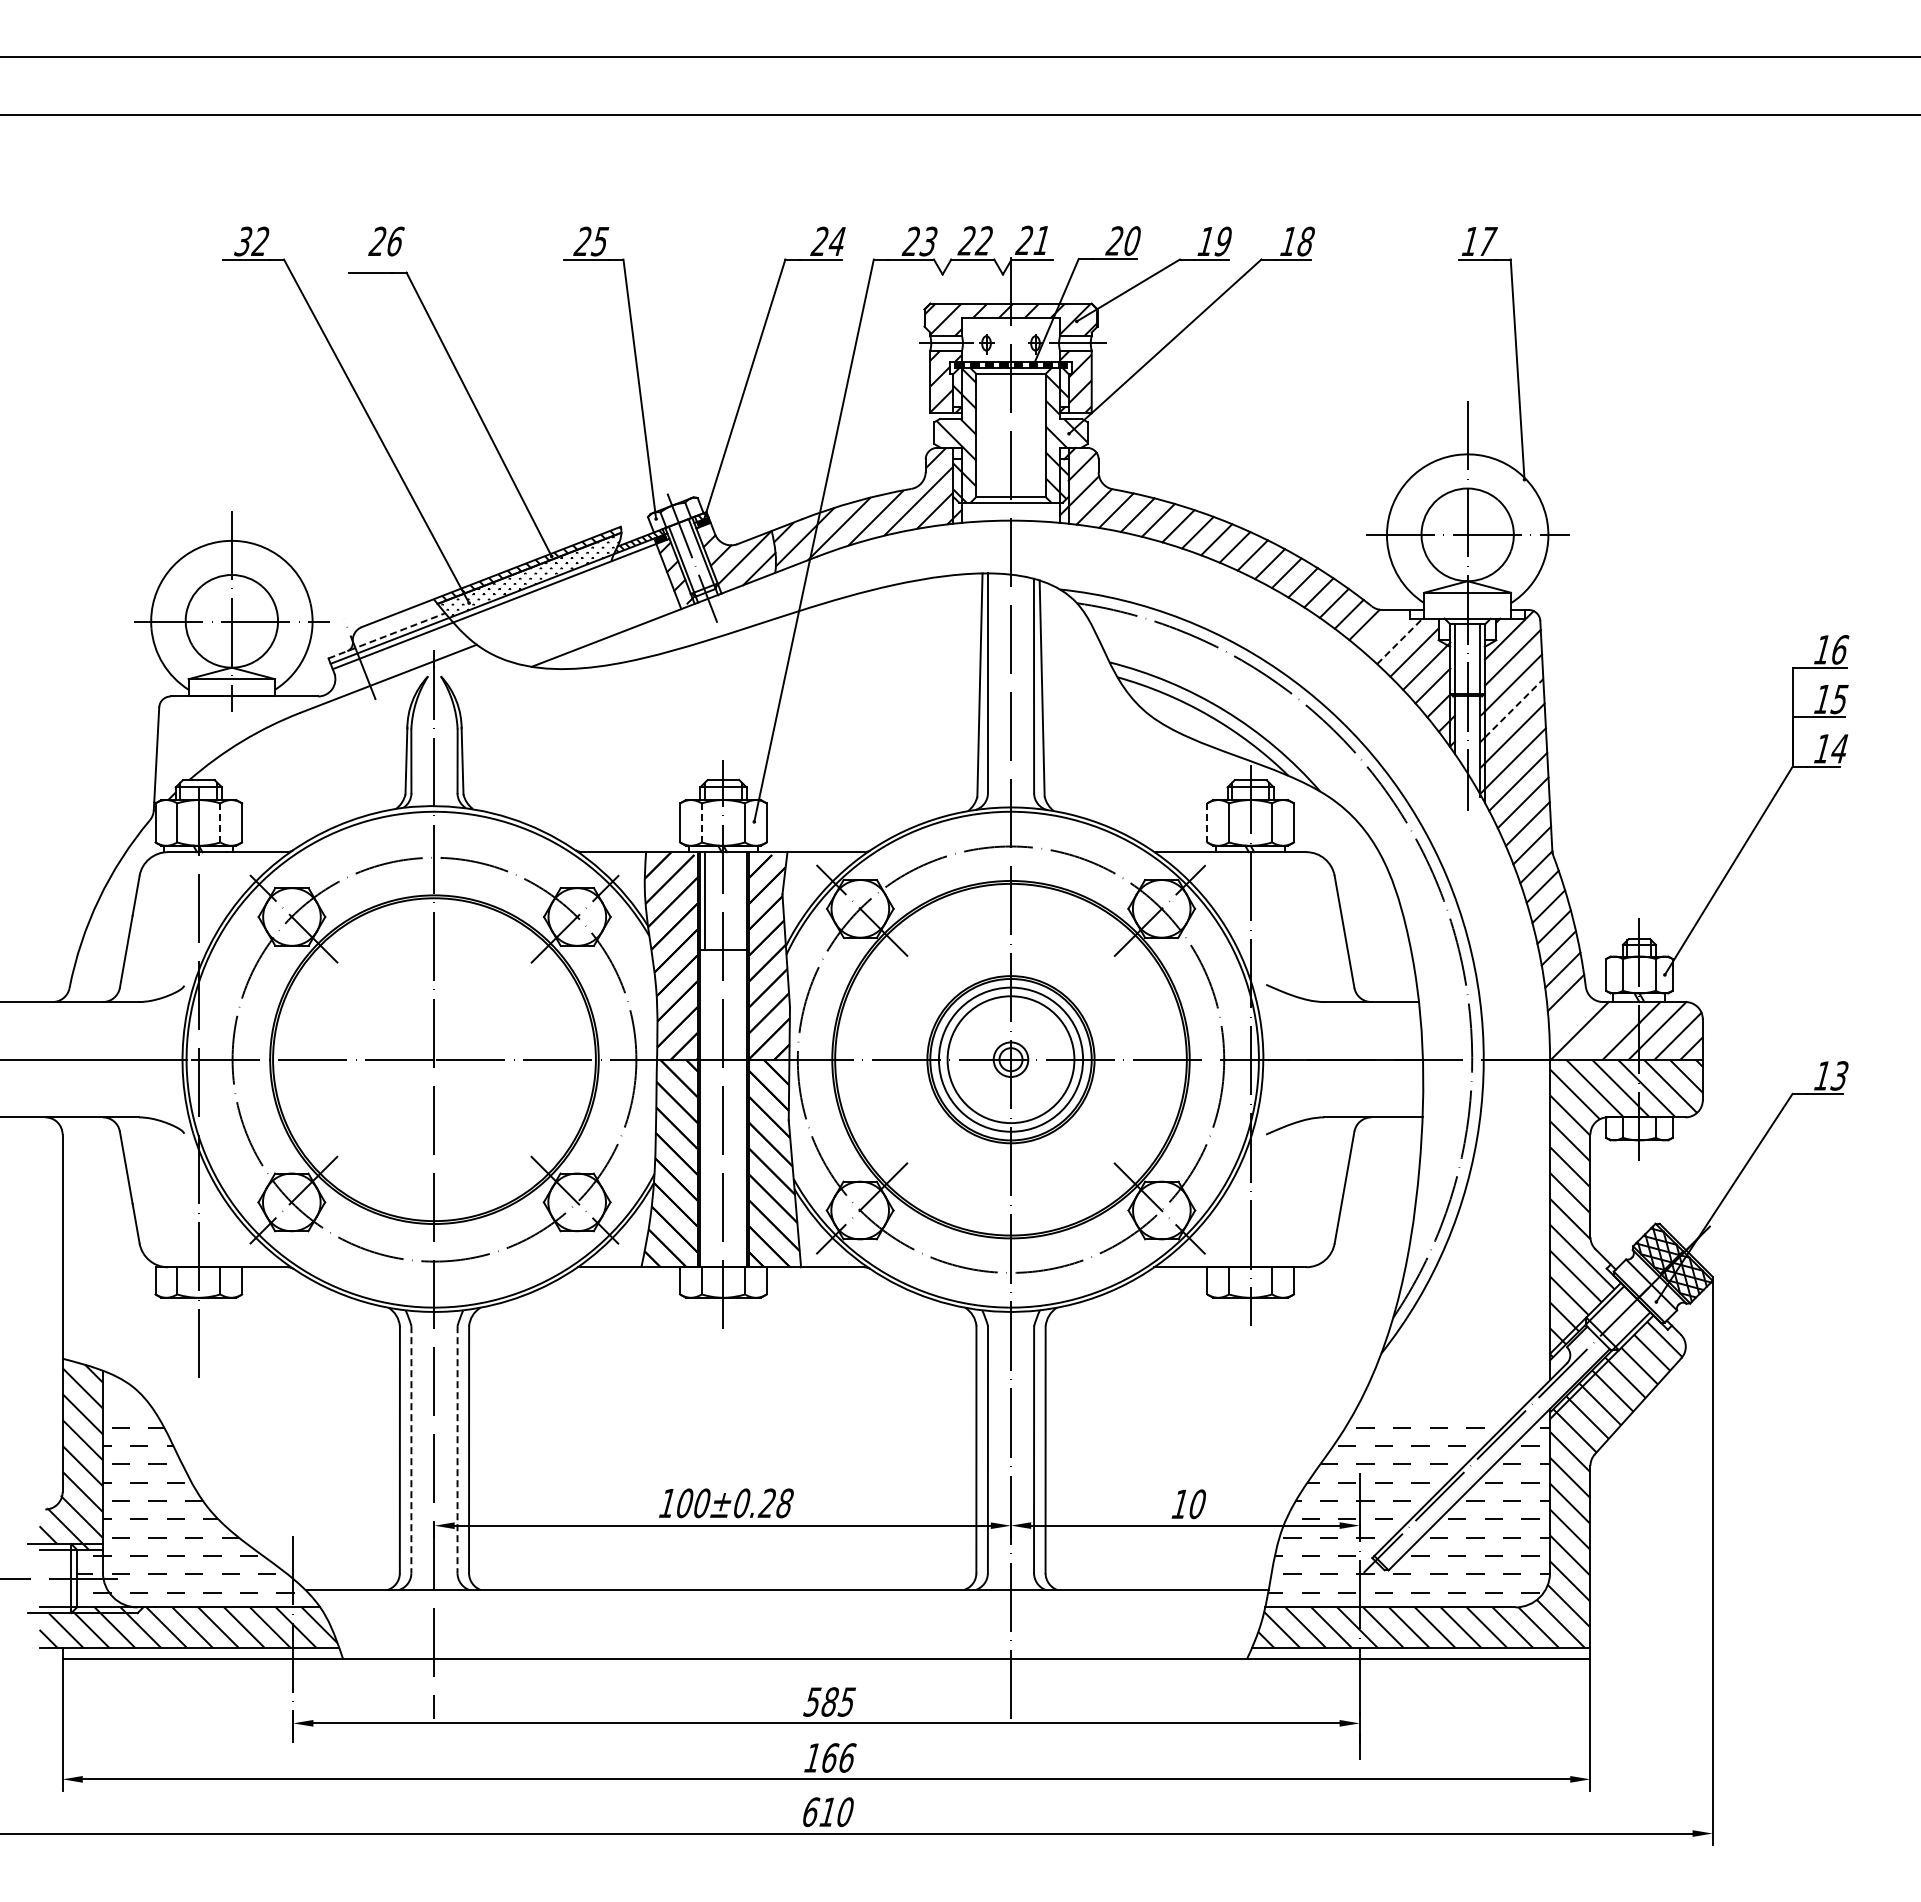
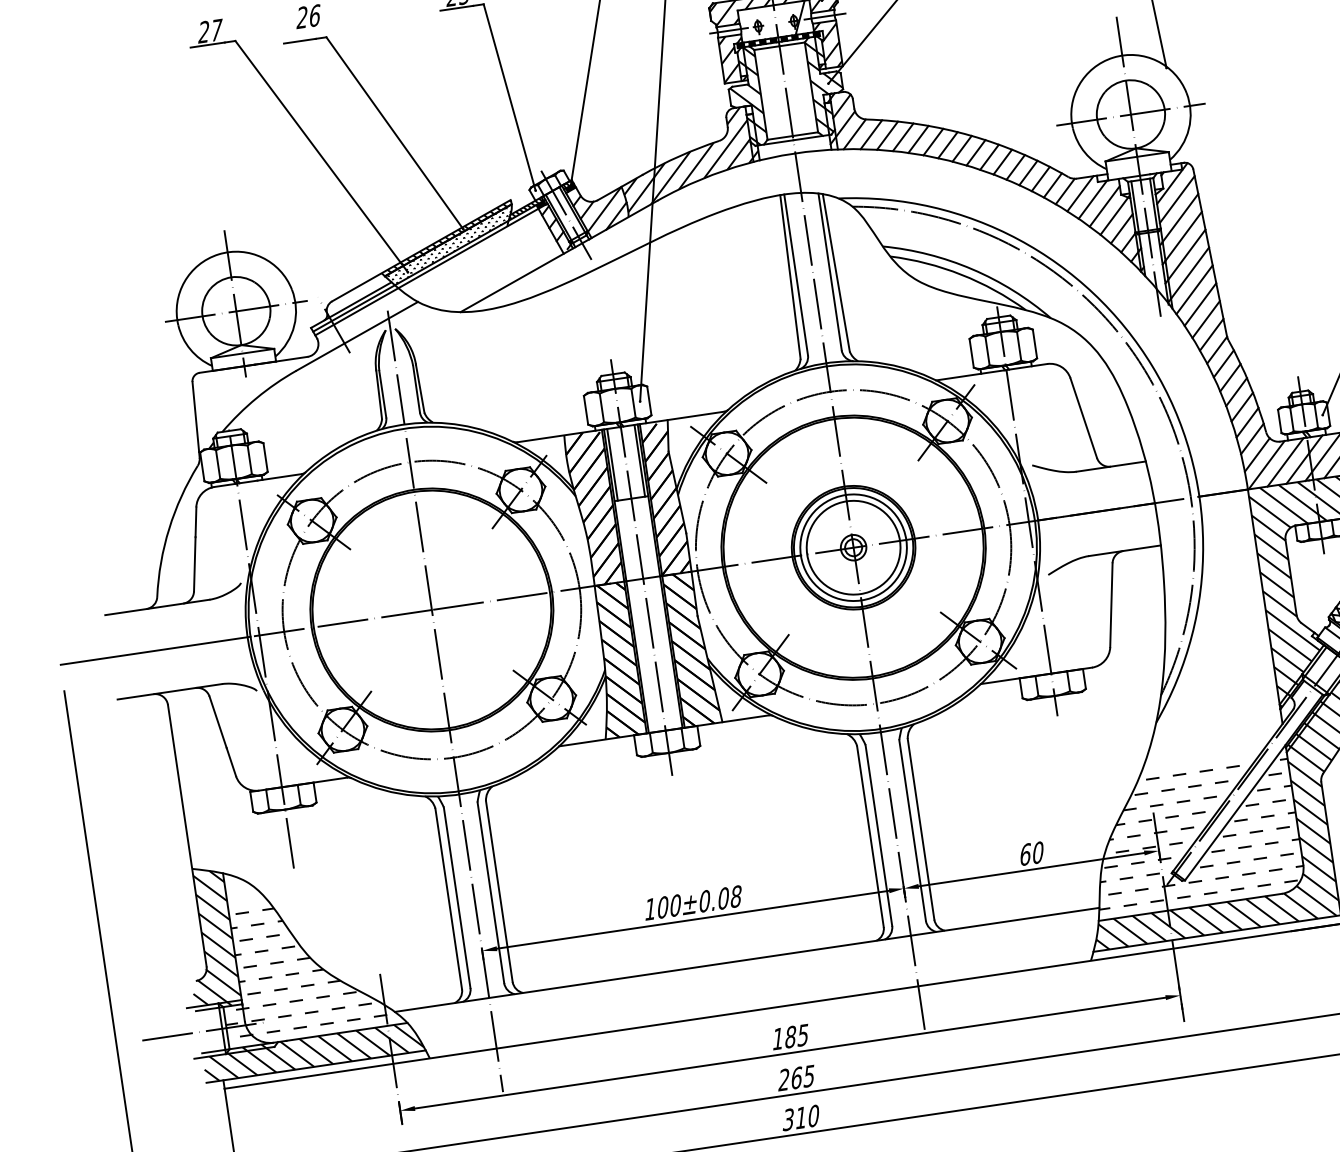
text: (252, 241) -> (210, 31), 32 -> 27
line: (1384, 630) -> (1080, 193), added
line: (386, 635) -> (350, 304), dashed -> solid
line: (1400, 641) -> (1093, 199), dashed -> solid
line: (1514, 707) -> (1183, 235), dashed -> solid
line: (220, 822) -> (249, 459), dashed -> solid
line: (701, 822) -> (601, 407), dashed -> solid
line: (1207, 822) -> (971, 353), dashed -> solid
line: (742, 901) -> (640, 461), added
line: (1569, 1015) -> (1257, 455), added
line: (1605, 1030) -> (1285, 462), added
line: (411, 1449) -> (457, 897), dashed -> solid
line: (457, 1449) -> (490, 892), dashed -> solid
text: (766, 1503) -> (722, 898), 100±0.28 -> 100±0.08
text: (1180, 1504) -> (1025, 854), 10 -> 60
text: (812, 1701) -> (777, 1038), 585 -> 185
text: (829, 1757) -> (796, 1077), 166 -> 265
text: (810, 1812) -> (788, 1120), 610 -> 310

